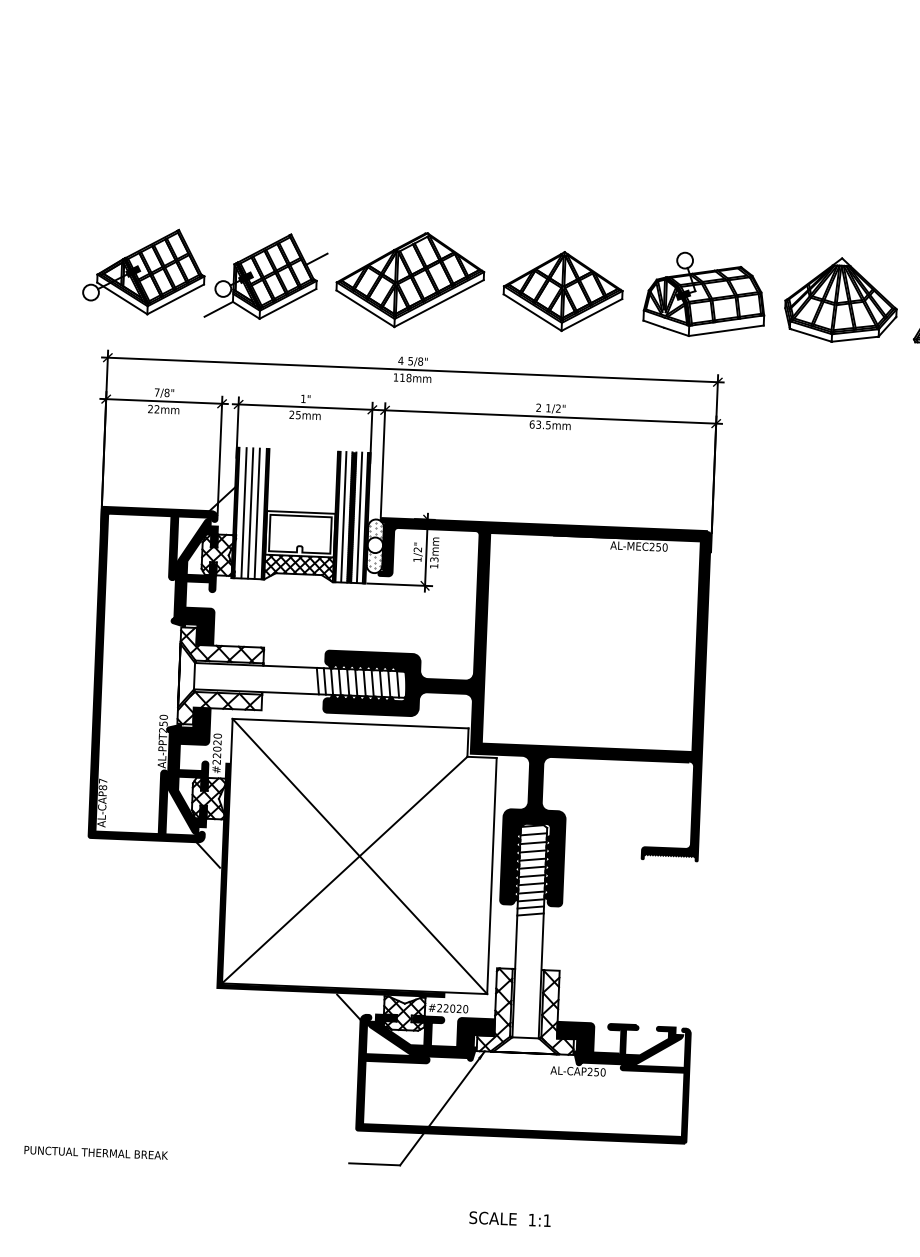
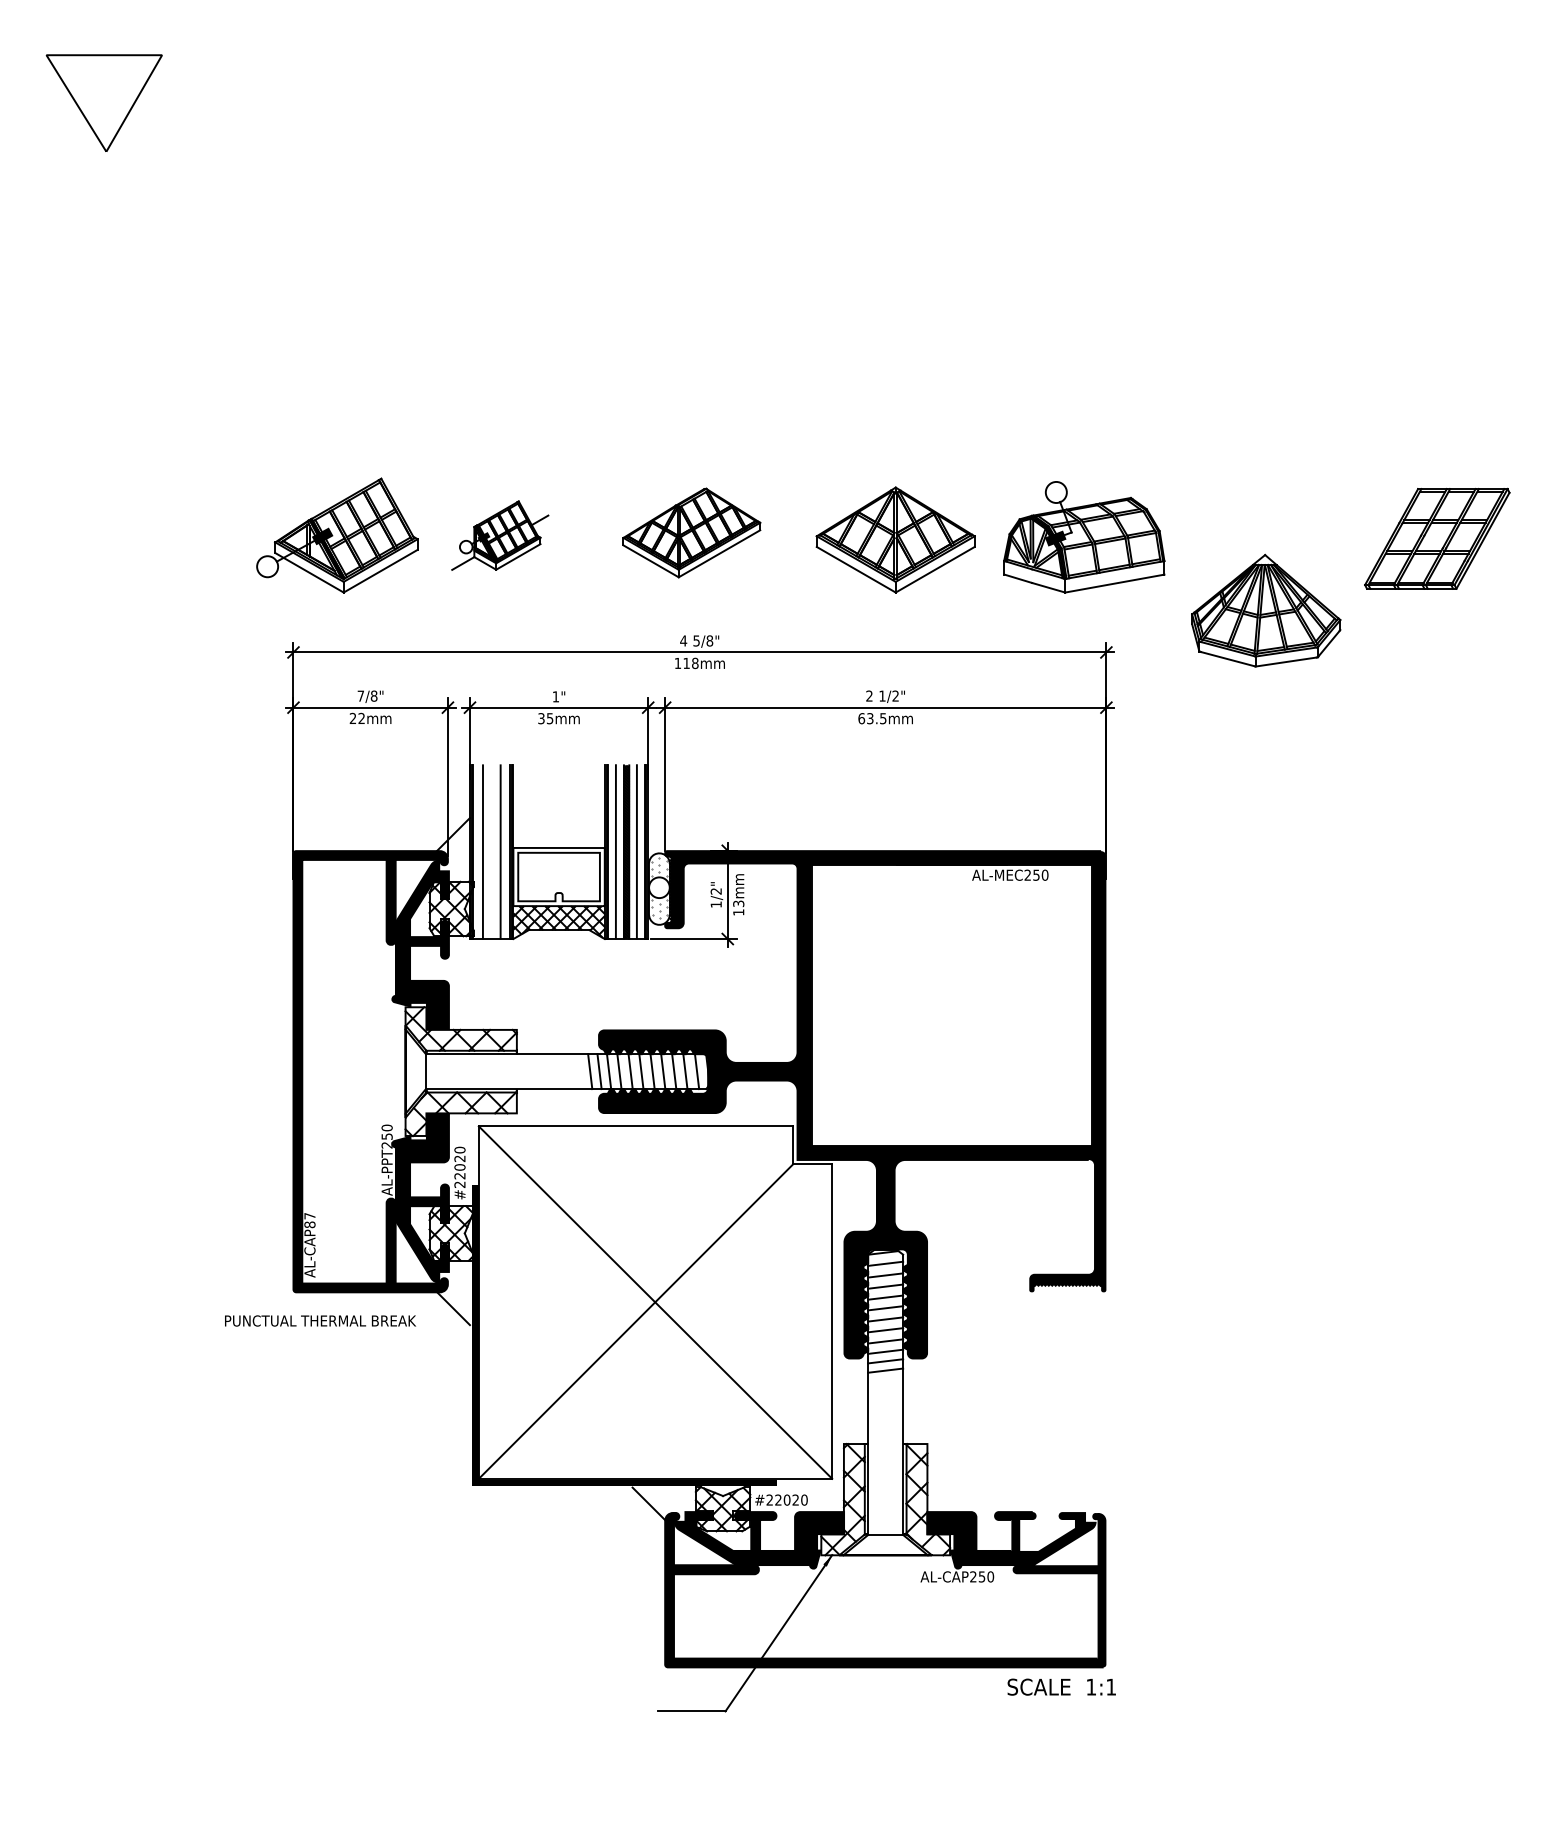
part: (266, 276) -> (500, 535), size x0.6
part: (410, 279) -> (691, 532), size x0.7
part: (841, 300) -> (1266, 610), moved
text: (291, 414) -> (541, 718), 25mm -> 35mm
line: (250, 513) -> (491, 851), removed
text: (96, 1152) -> (320, 1320), moved
text: (509, 1218) -> (1061, 1686), moved

